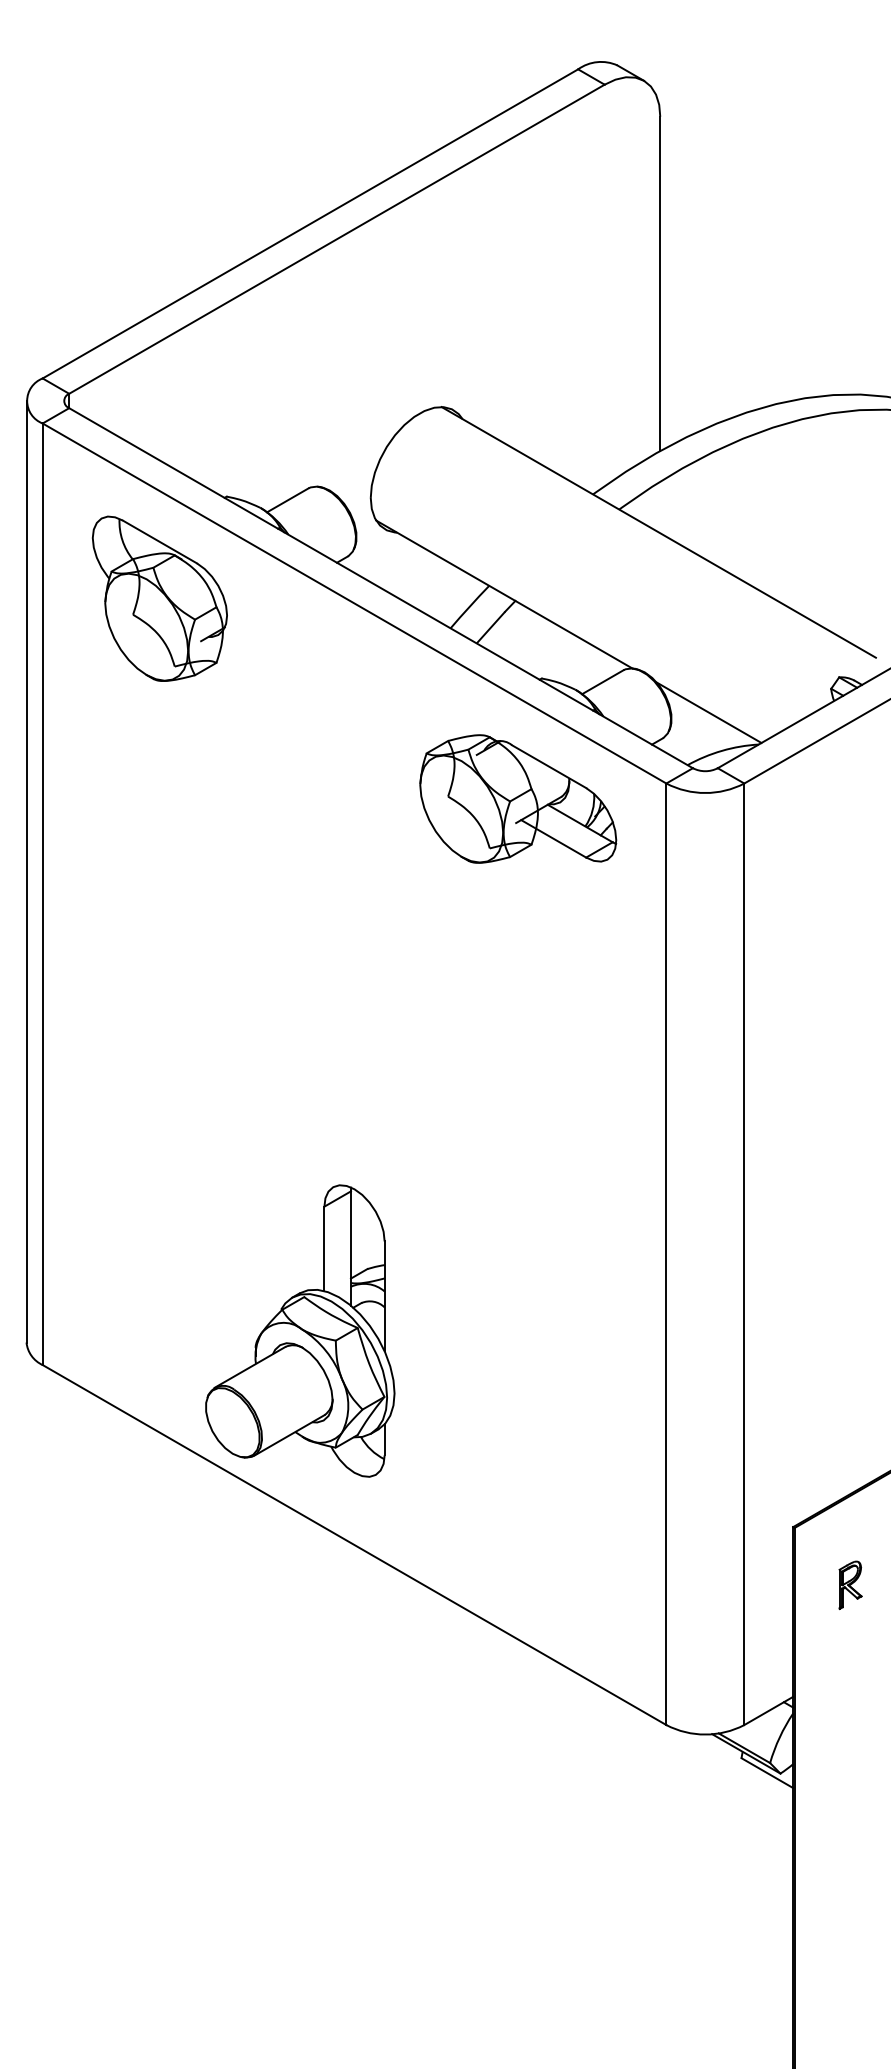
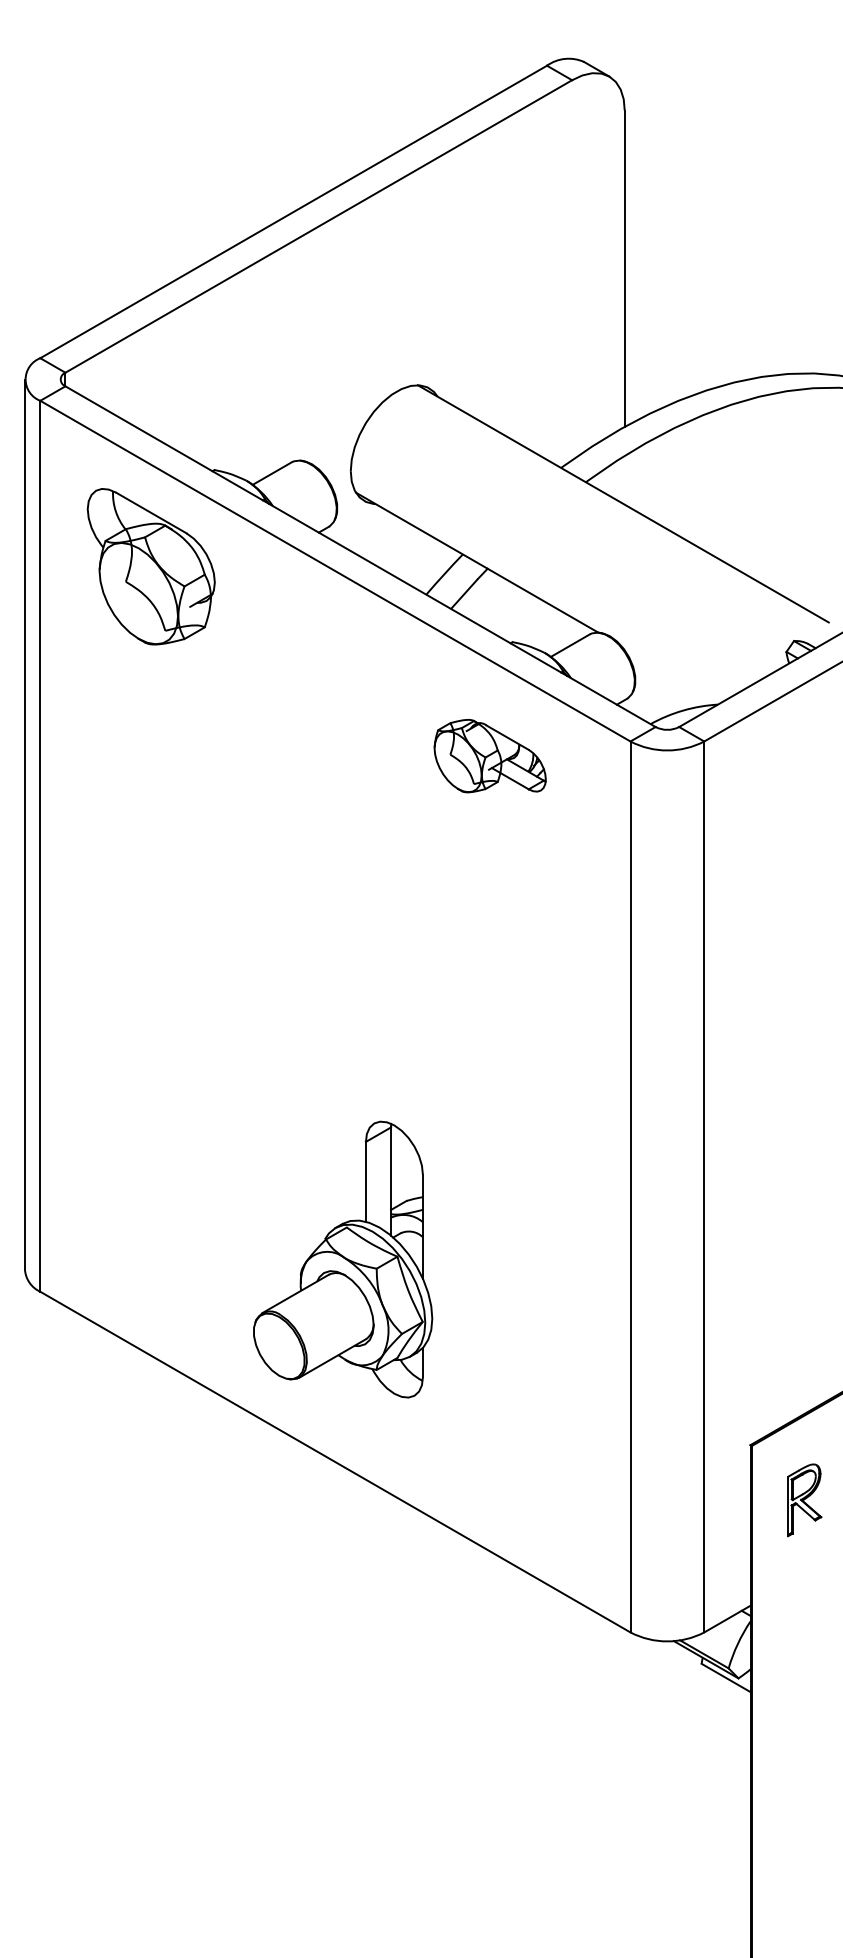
line: (708, 712) -> (670, 674), removed
part: (517, 798) -> (489, 755), size x0.6
part: (300, 1330) -> (343, 1259), moved
part: (850, 1584) -> (804, 1499), size x1.6

